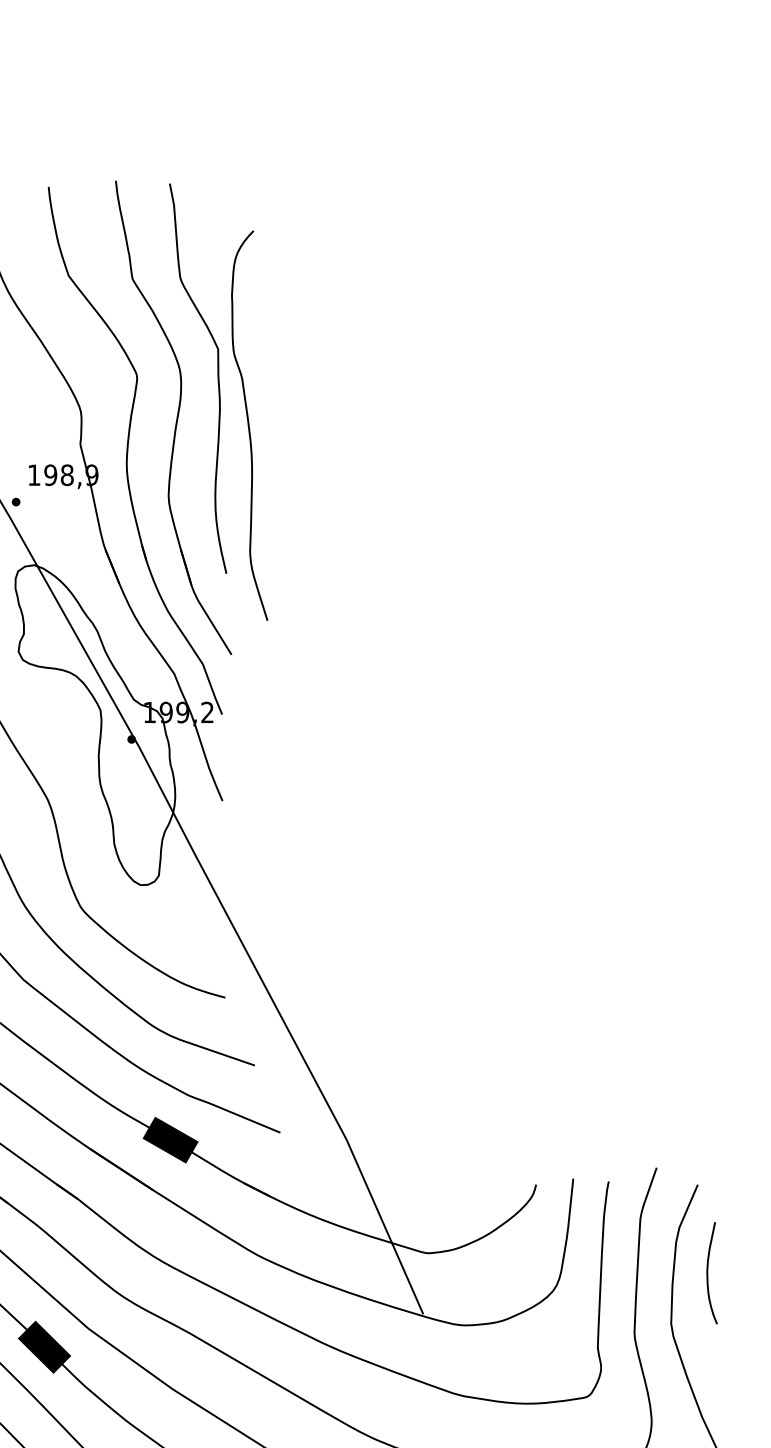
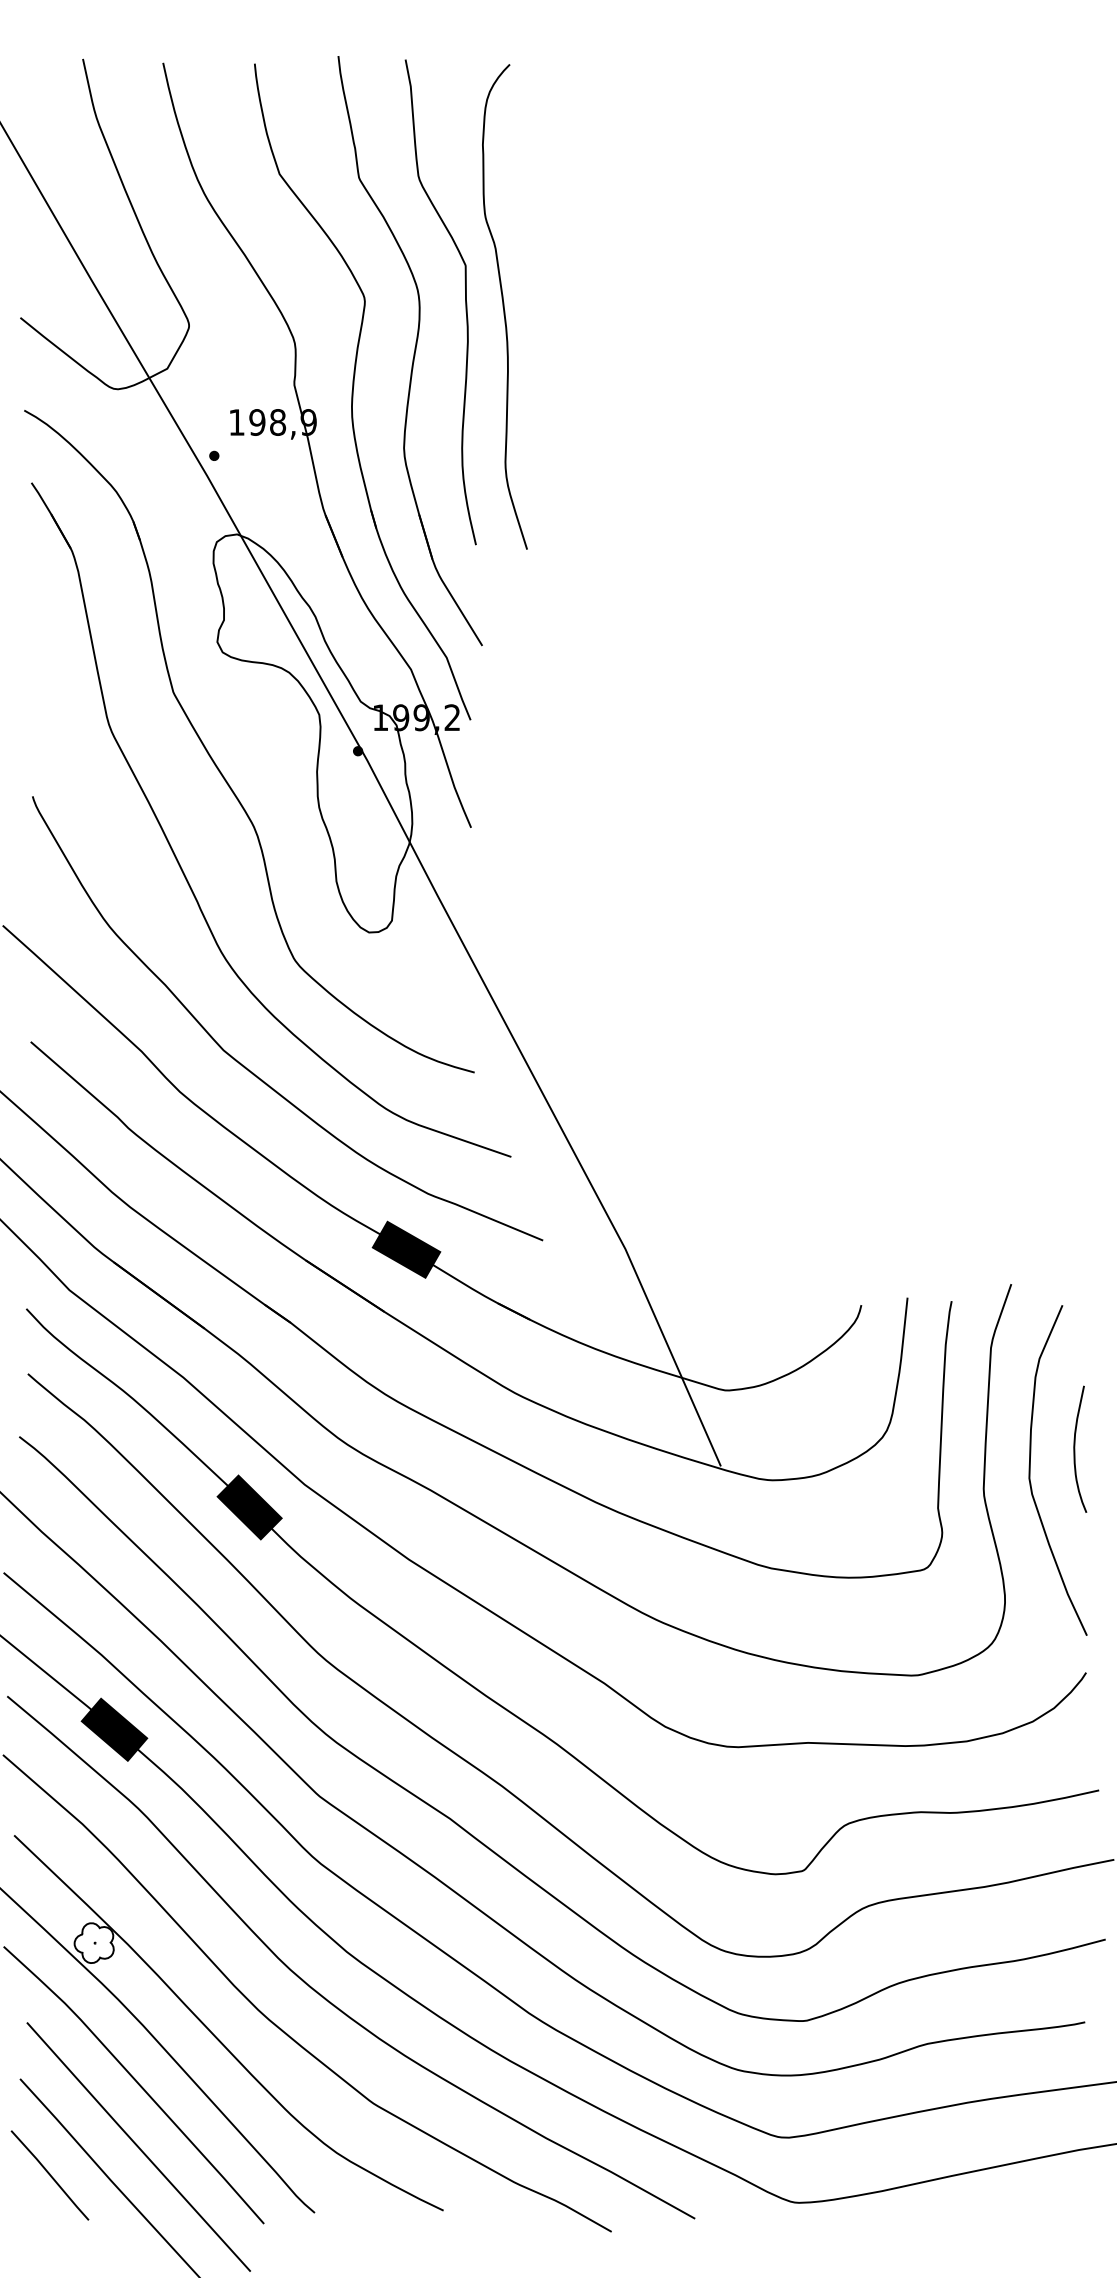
curve: (249, 425) -> (504, 306), moved
curve: (708, 1272) -> (1075, 1448), moved

